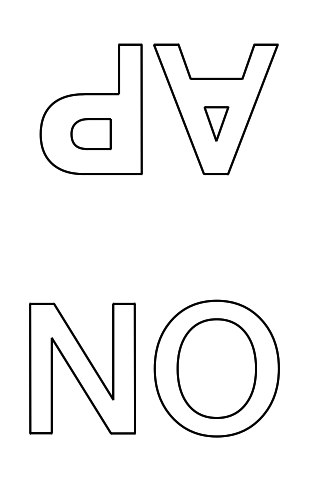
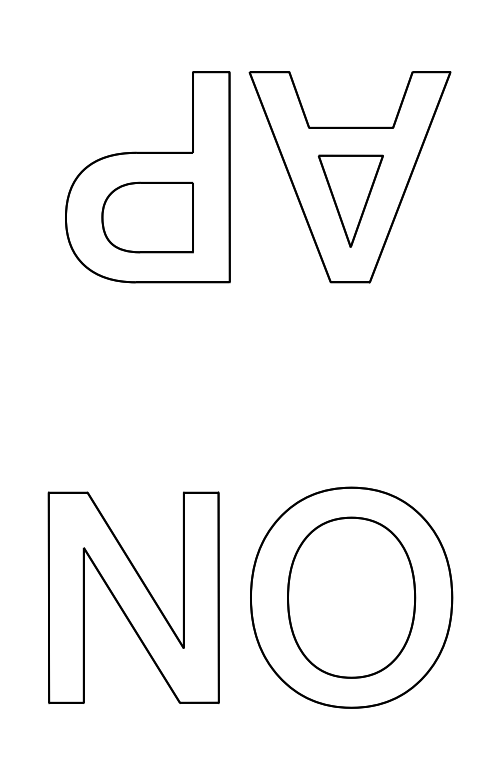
part: (216, 123) -> (351, 200), size x1.67
part: (90, 133) -> (146, 216), size x1.43

